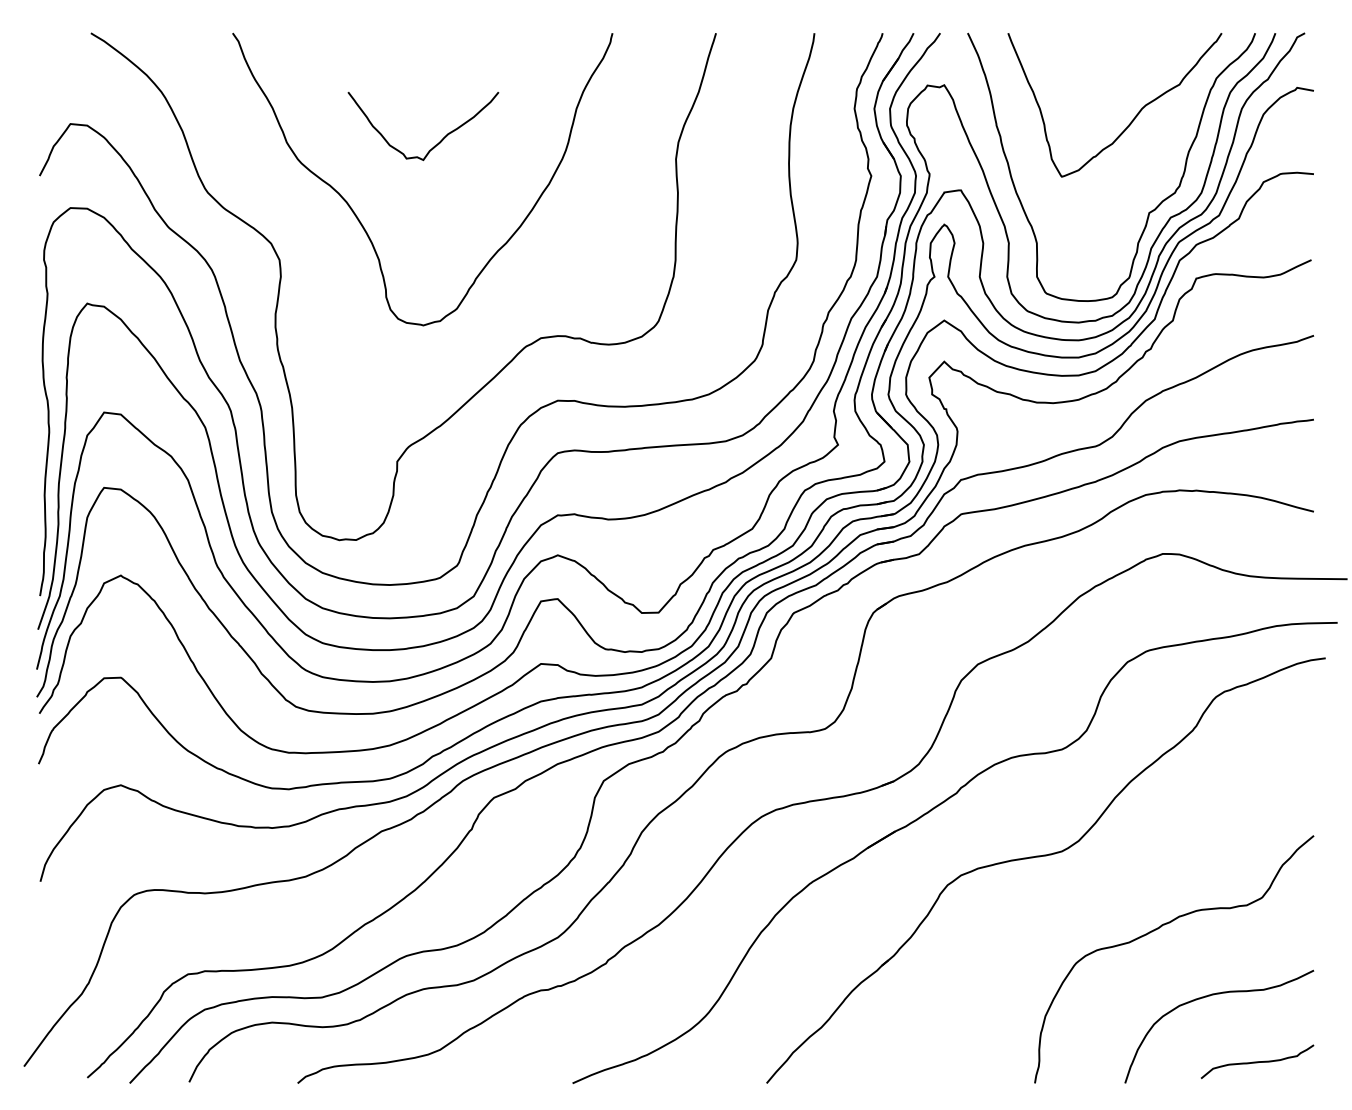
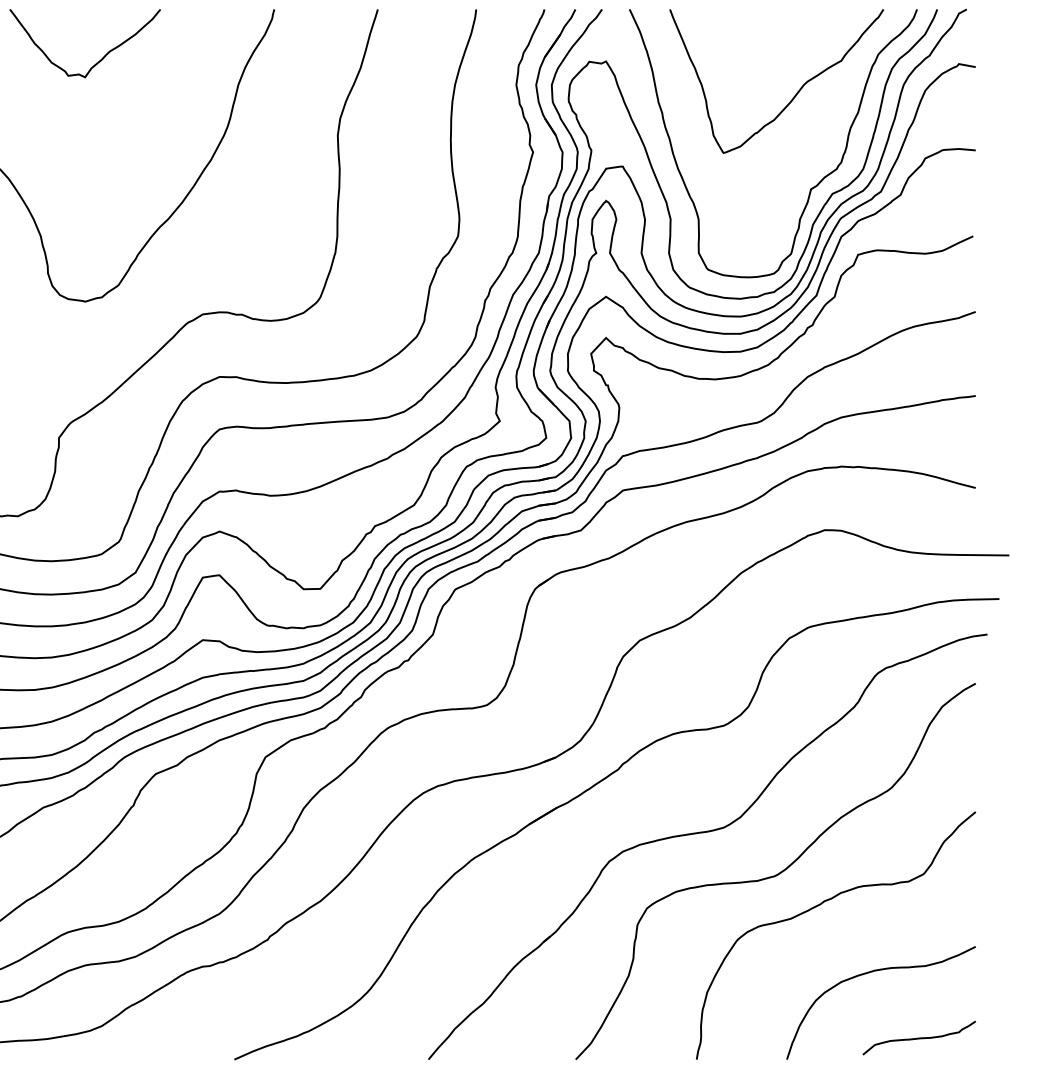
curve: (439, 141) -> (101, 58), moved
curve: (1115, 897) -> (777, 873), added

